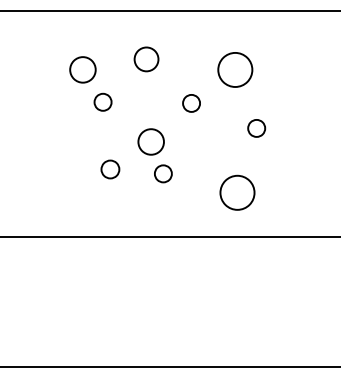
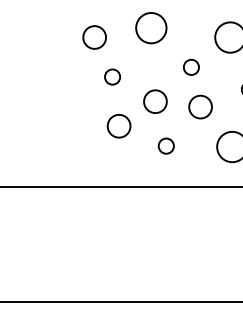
part: (146, 59) -> (151, 28), size x1.43
part: (102, 101) -> (112, 76), moved
part: (201, 147) -> (200, 106), added
part: (110, 169) -> (119, 126), size x1.43
part: (163, 173) -> (166, 145), moved

